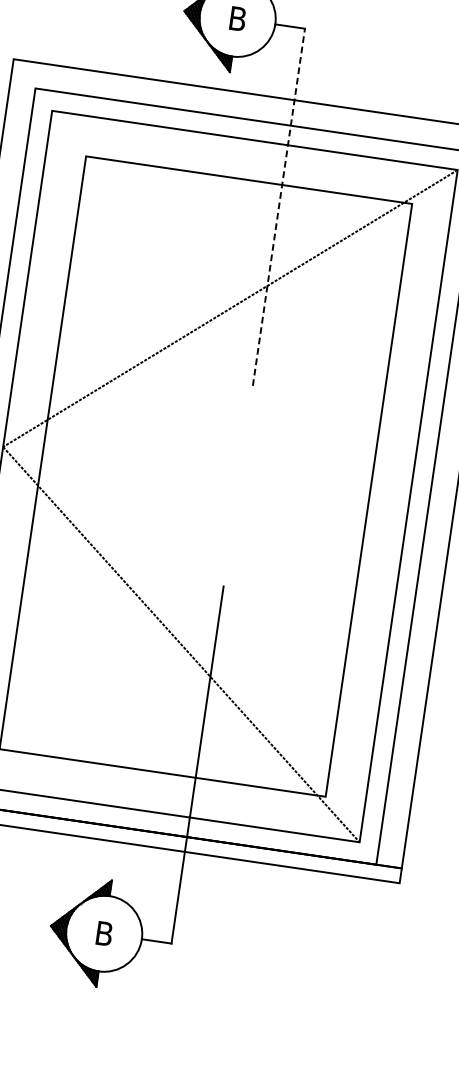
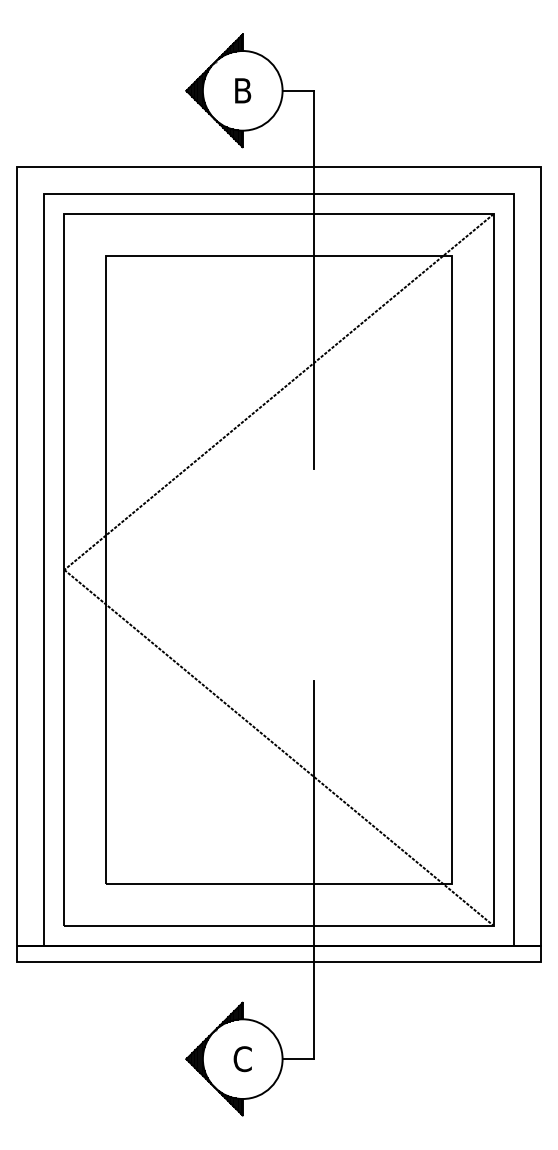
line: (278, 206) -> (313, 279), dashed -> solid
text: (103, 934) -> (242, 1059), B -> C

